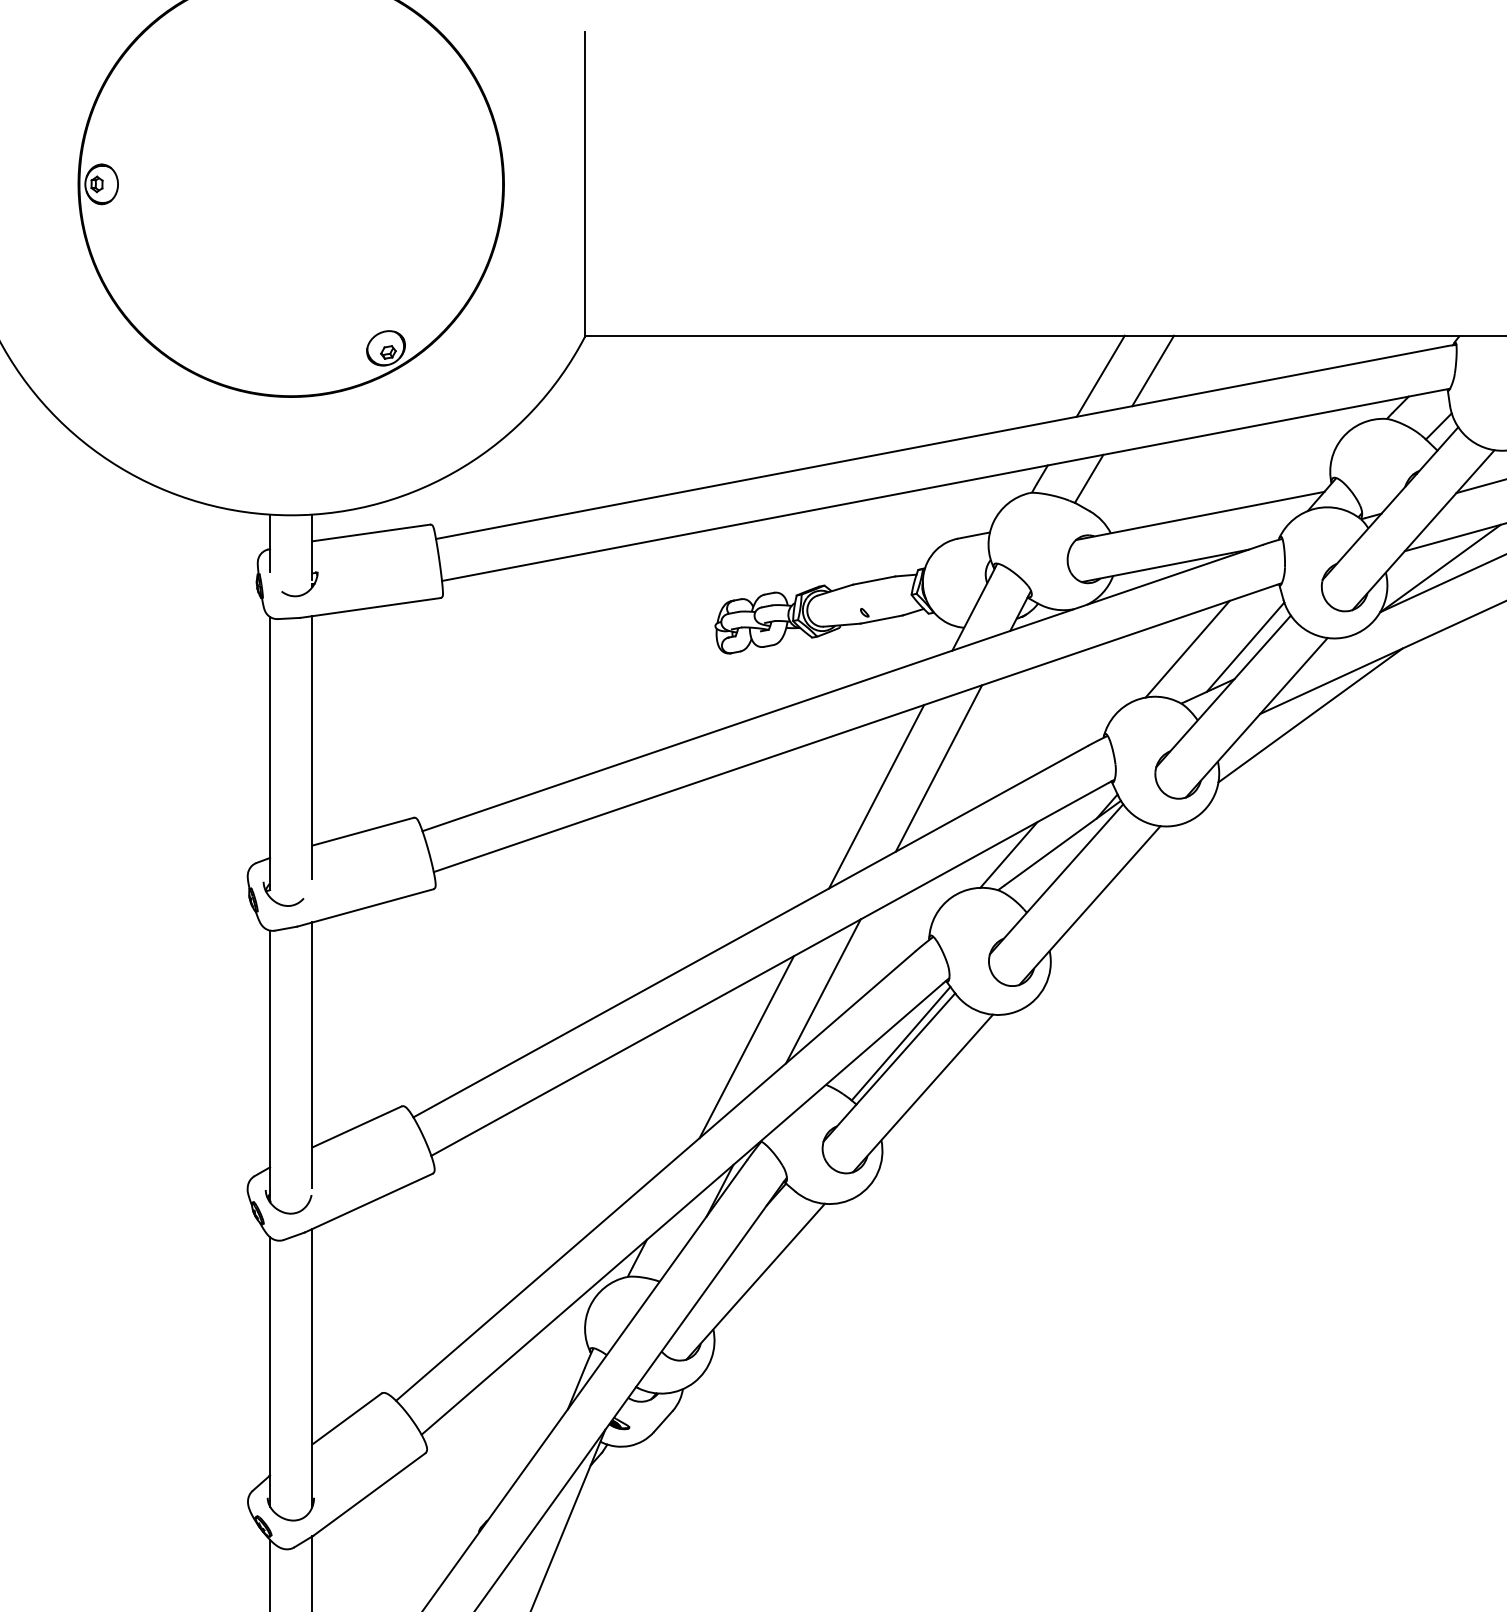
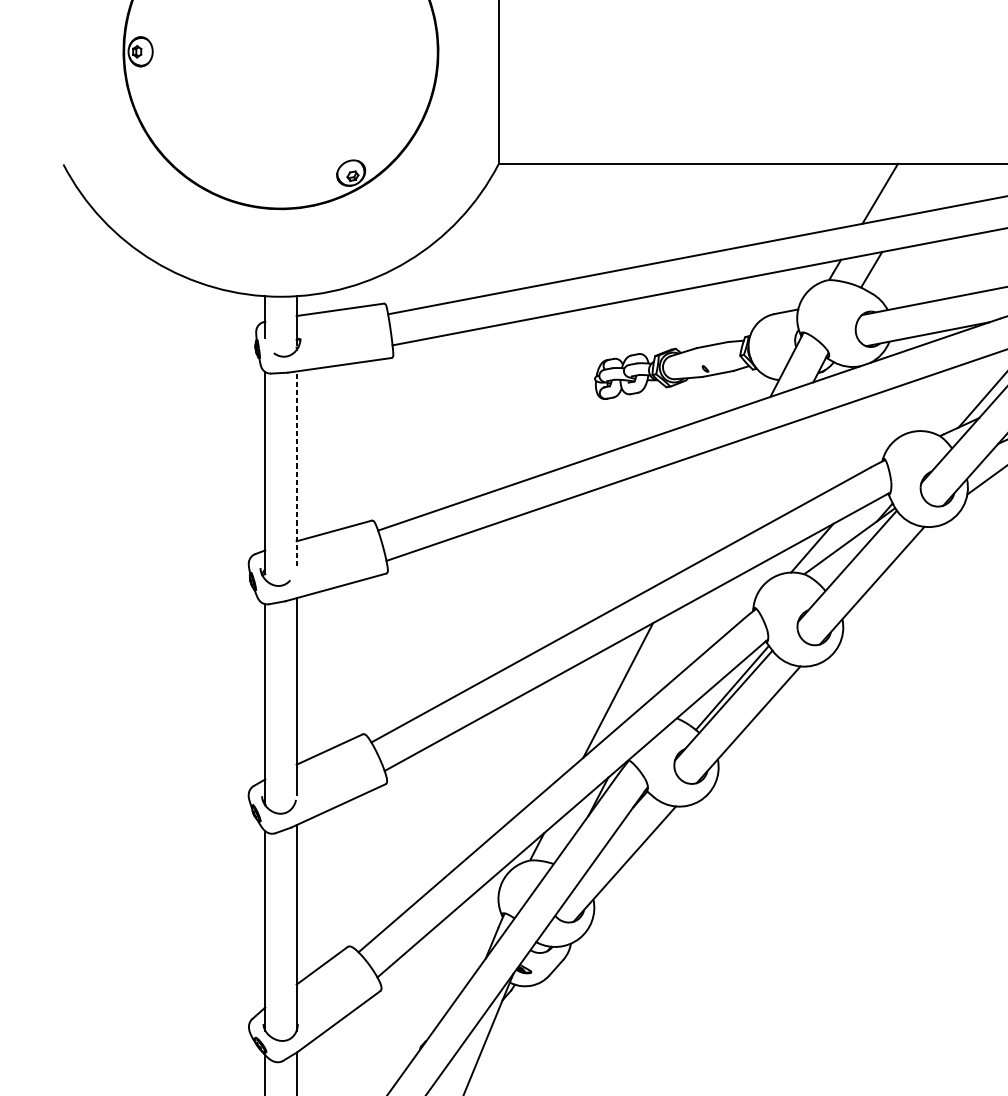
line: (1153, 370) -> (919, 189), removed
line: (1187, 648) -> (944, 395), removed
line: (312, 747) -> (296, 468), solid -> dashed
line: (938, 768) -> (760, 484), removed
line: (876, 796) -> (714, 504), removed
line: (823, 991) -> (674, 649), removed

